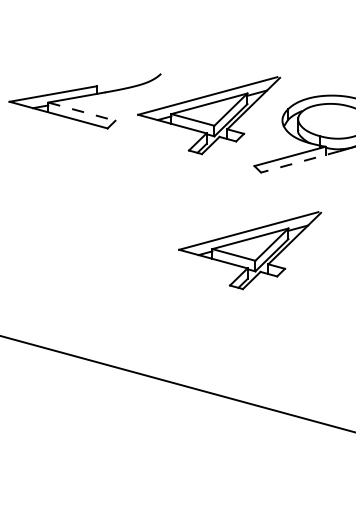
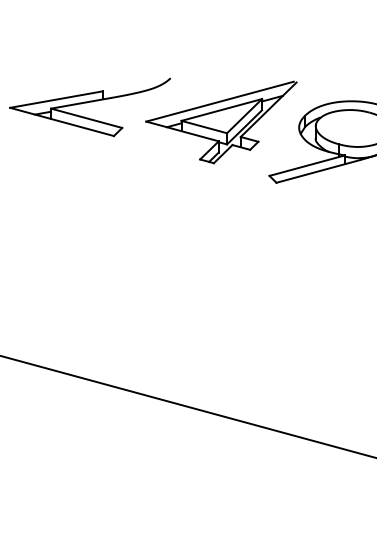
line: (81, 111) -> (86, 118), dashed -> solid
line: (300, 161) -> (318, 171), dashed -> solid
part: (250, 250) -> (265, 265), removed

